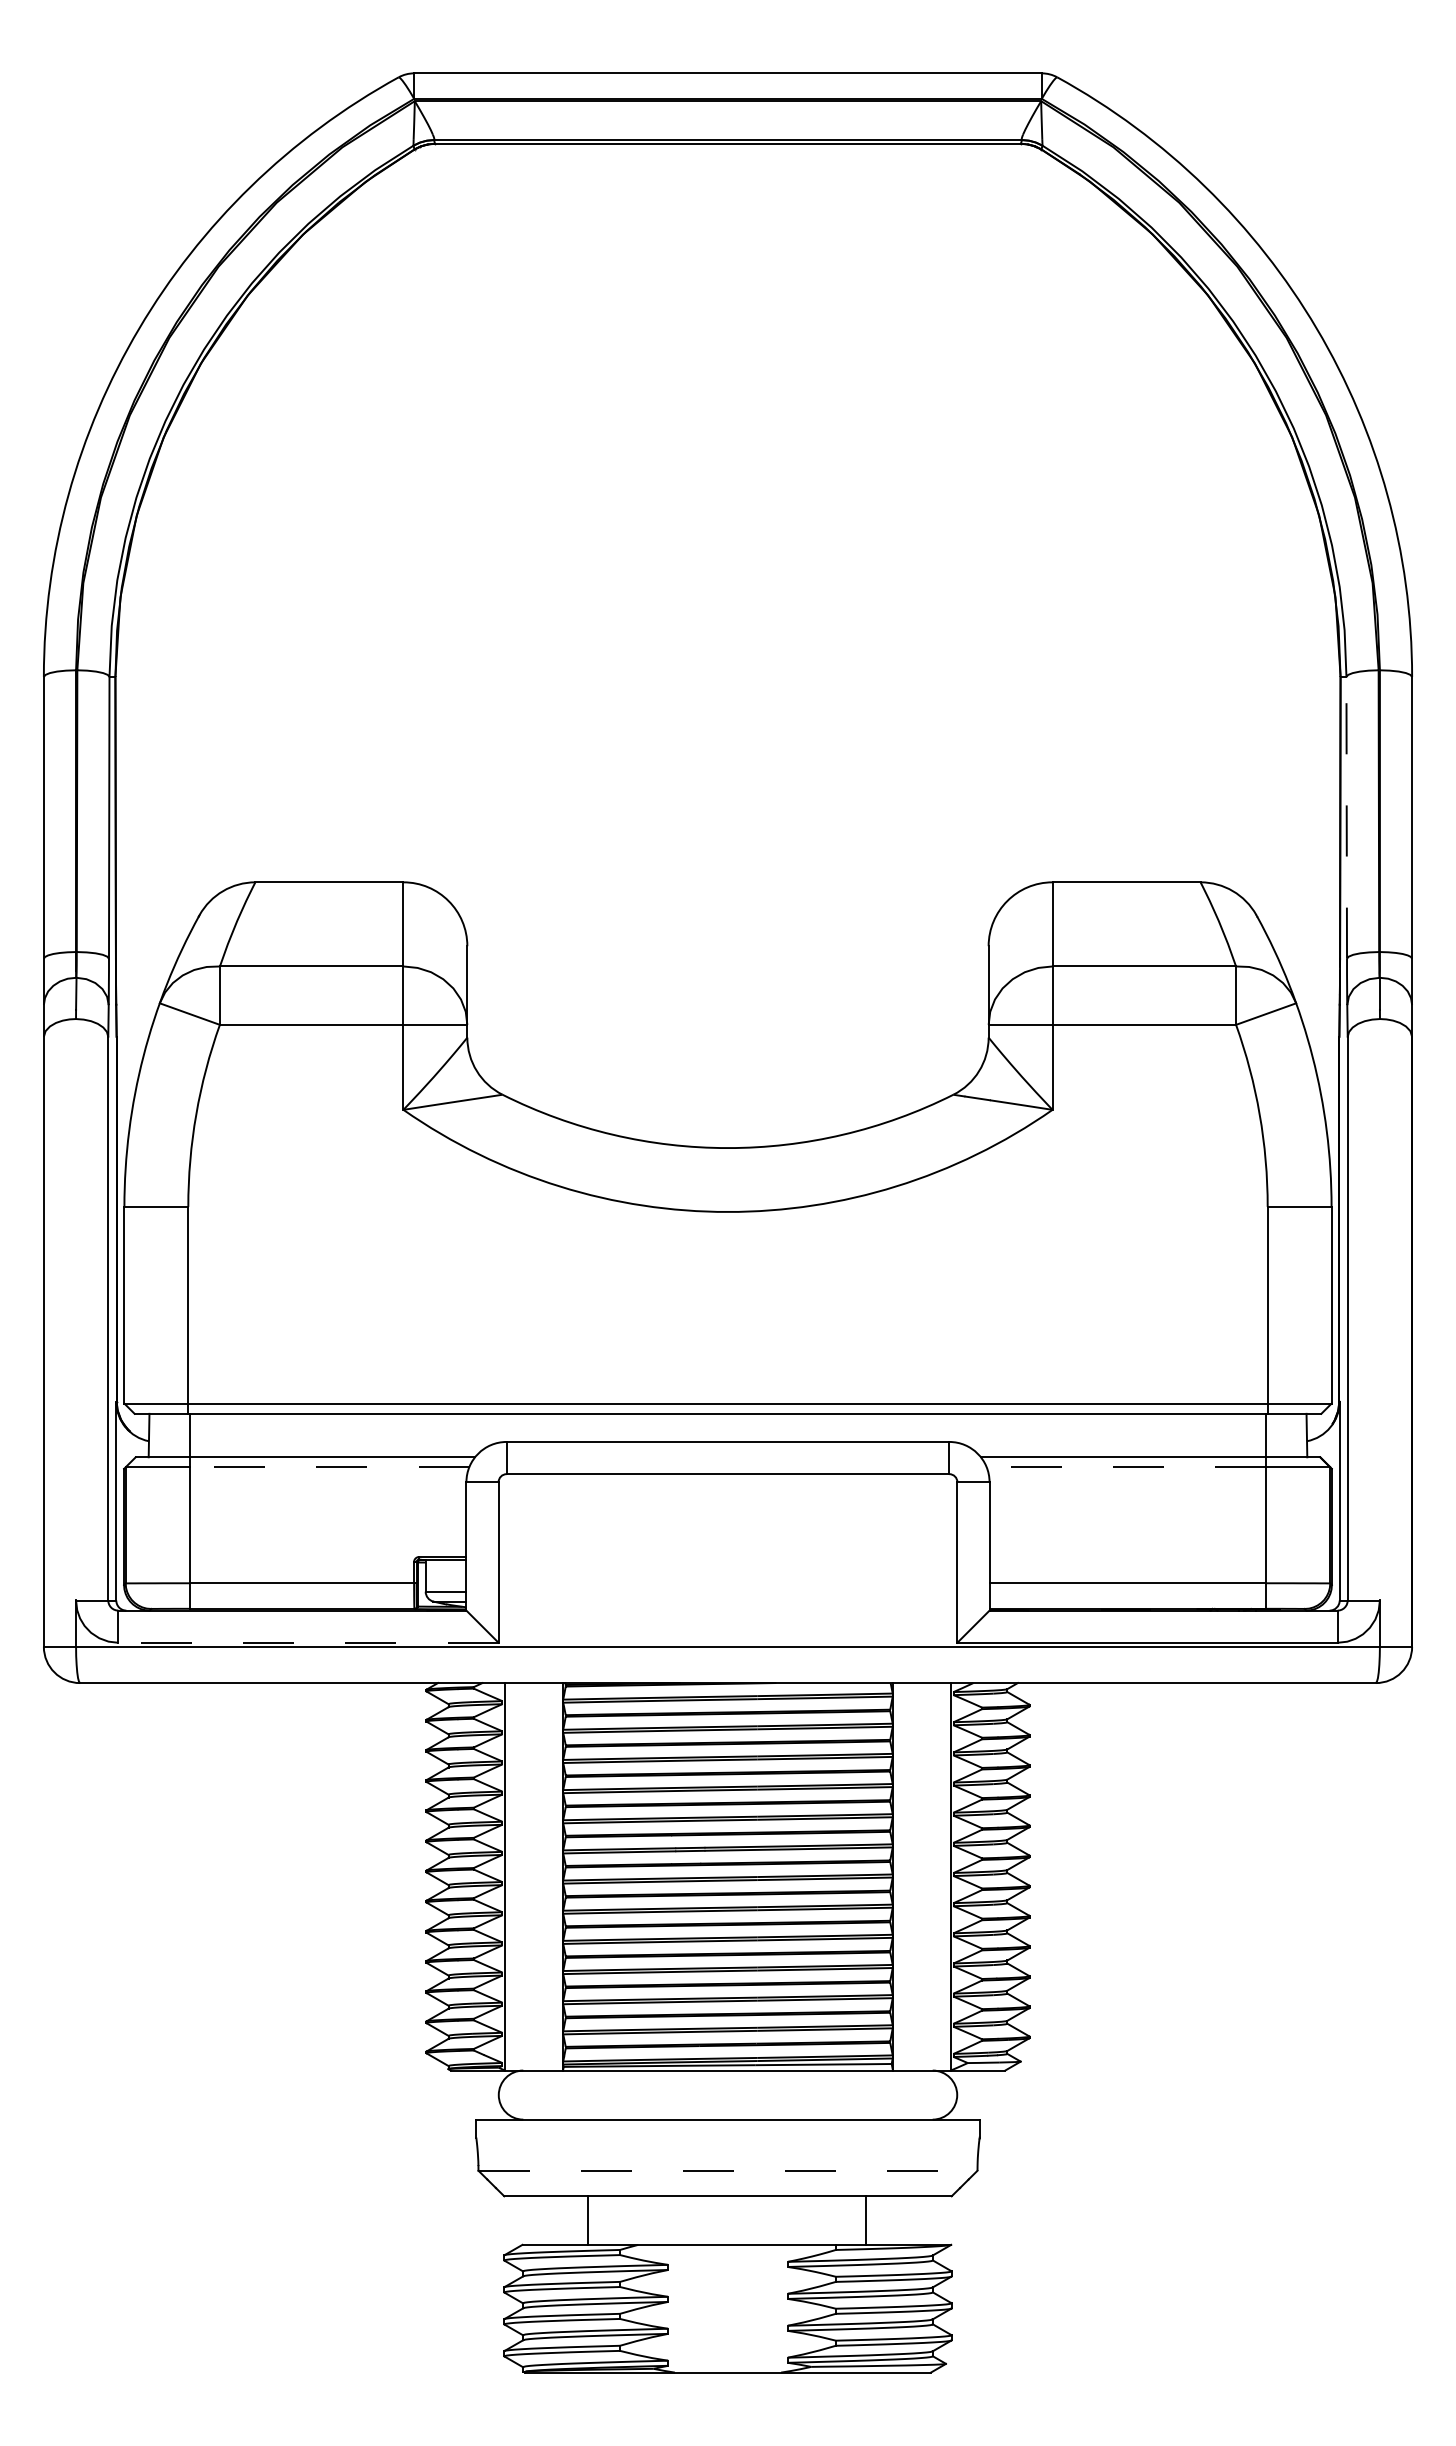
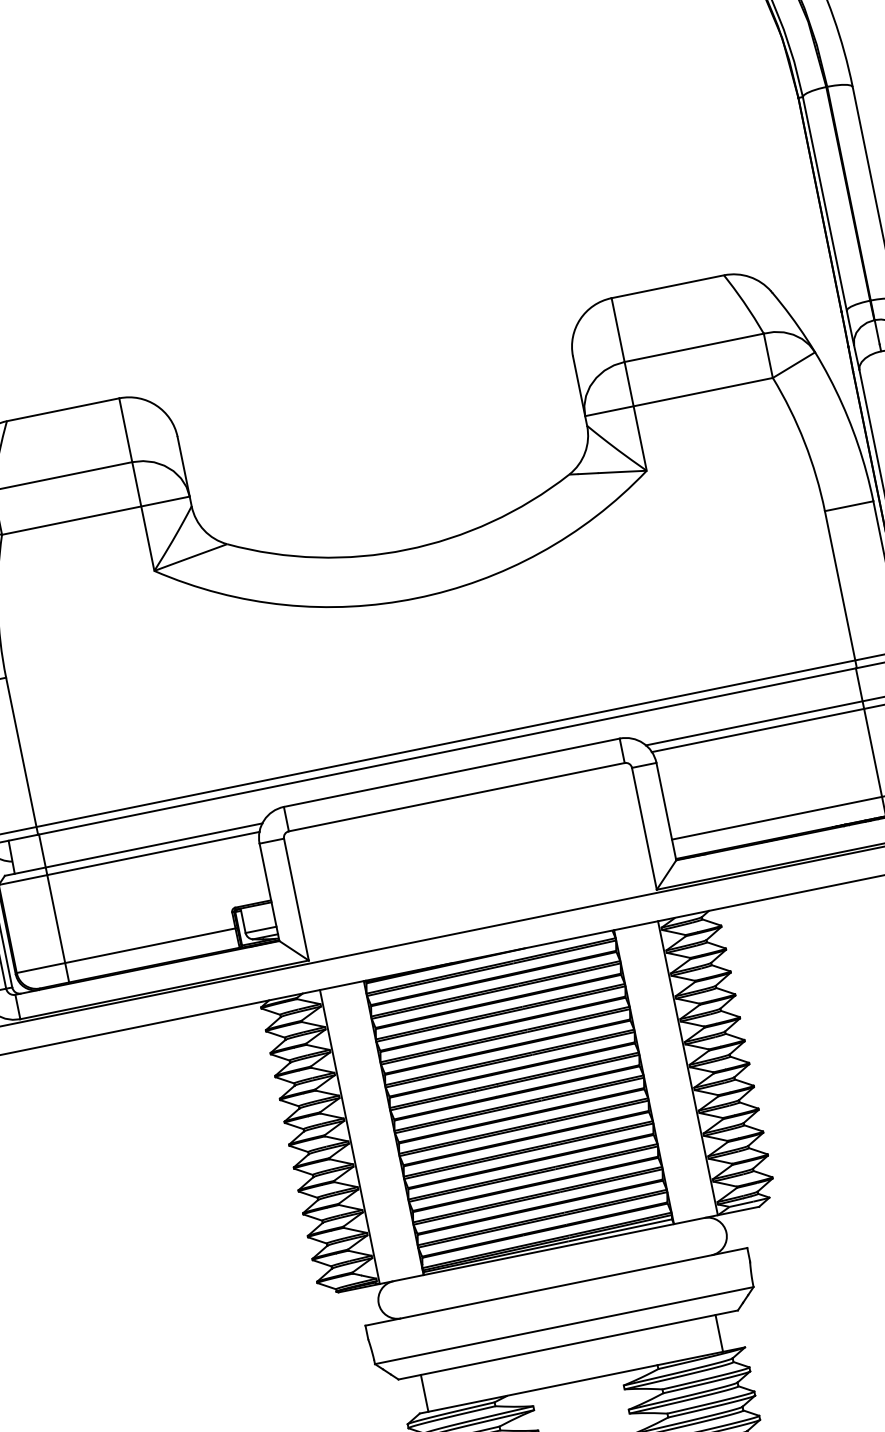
line: (1346, 817) -> (824, 203), dashed -> solid
line: (329, 1467) -> (153, 853), dashed -> solid
line: (1125, 1467) -> (757, 730), dashed -> solid
line: (307, 1642) -> (163, 989), dashed -> solid
line: (728, 2170) -> (564, 1325), dashed -> solid
line: (587, 2220) -> (424, 1393), moved
line: (866, 2220) -> (719, 1333), moved

